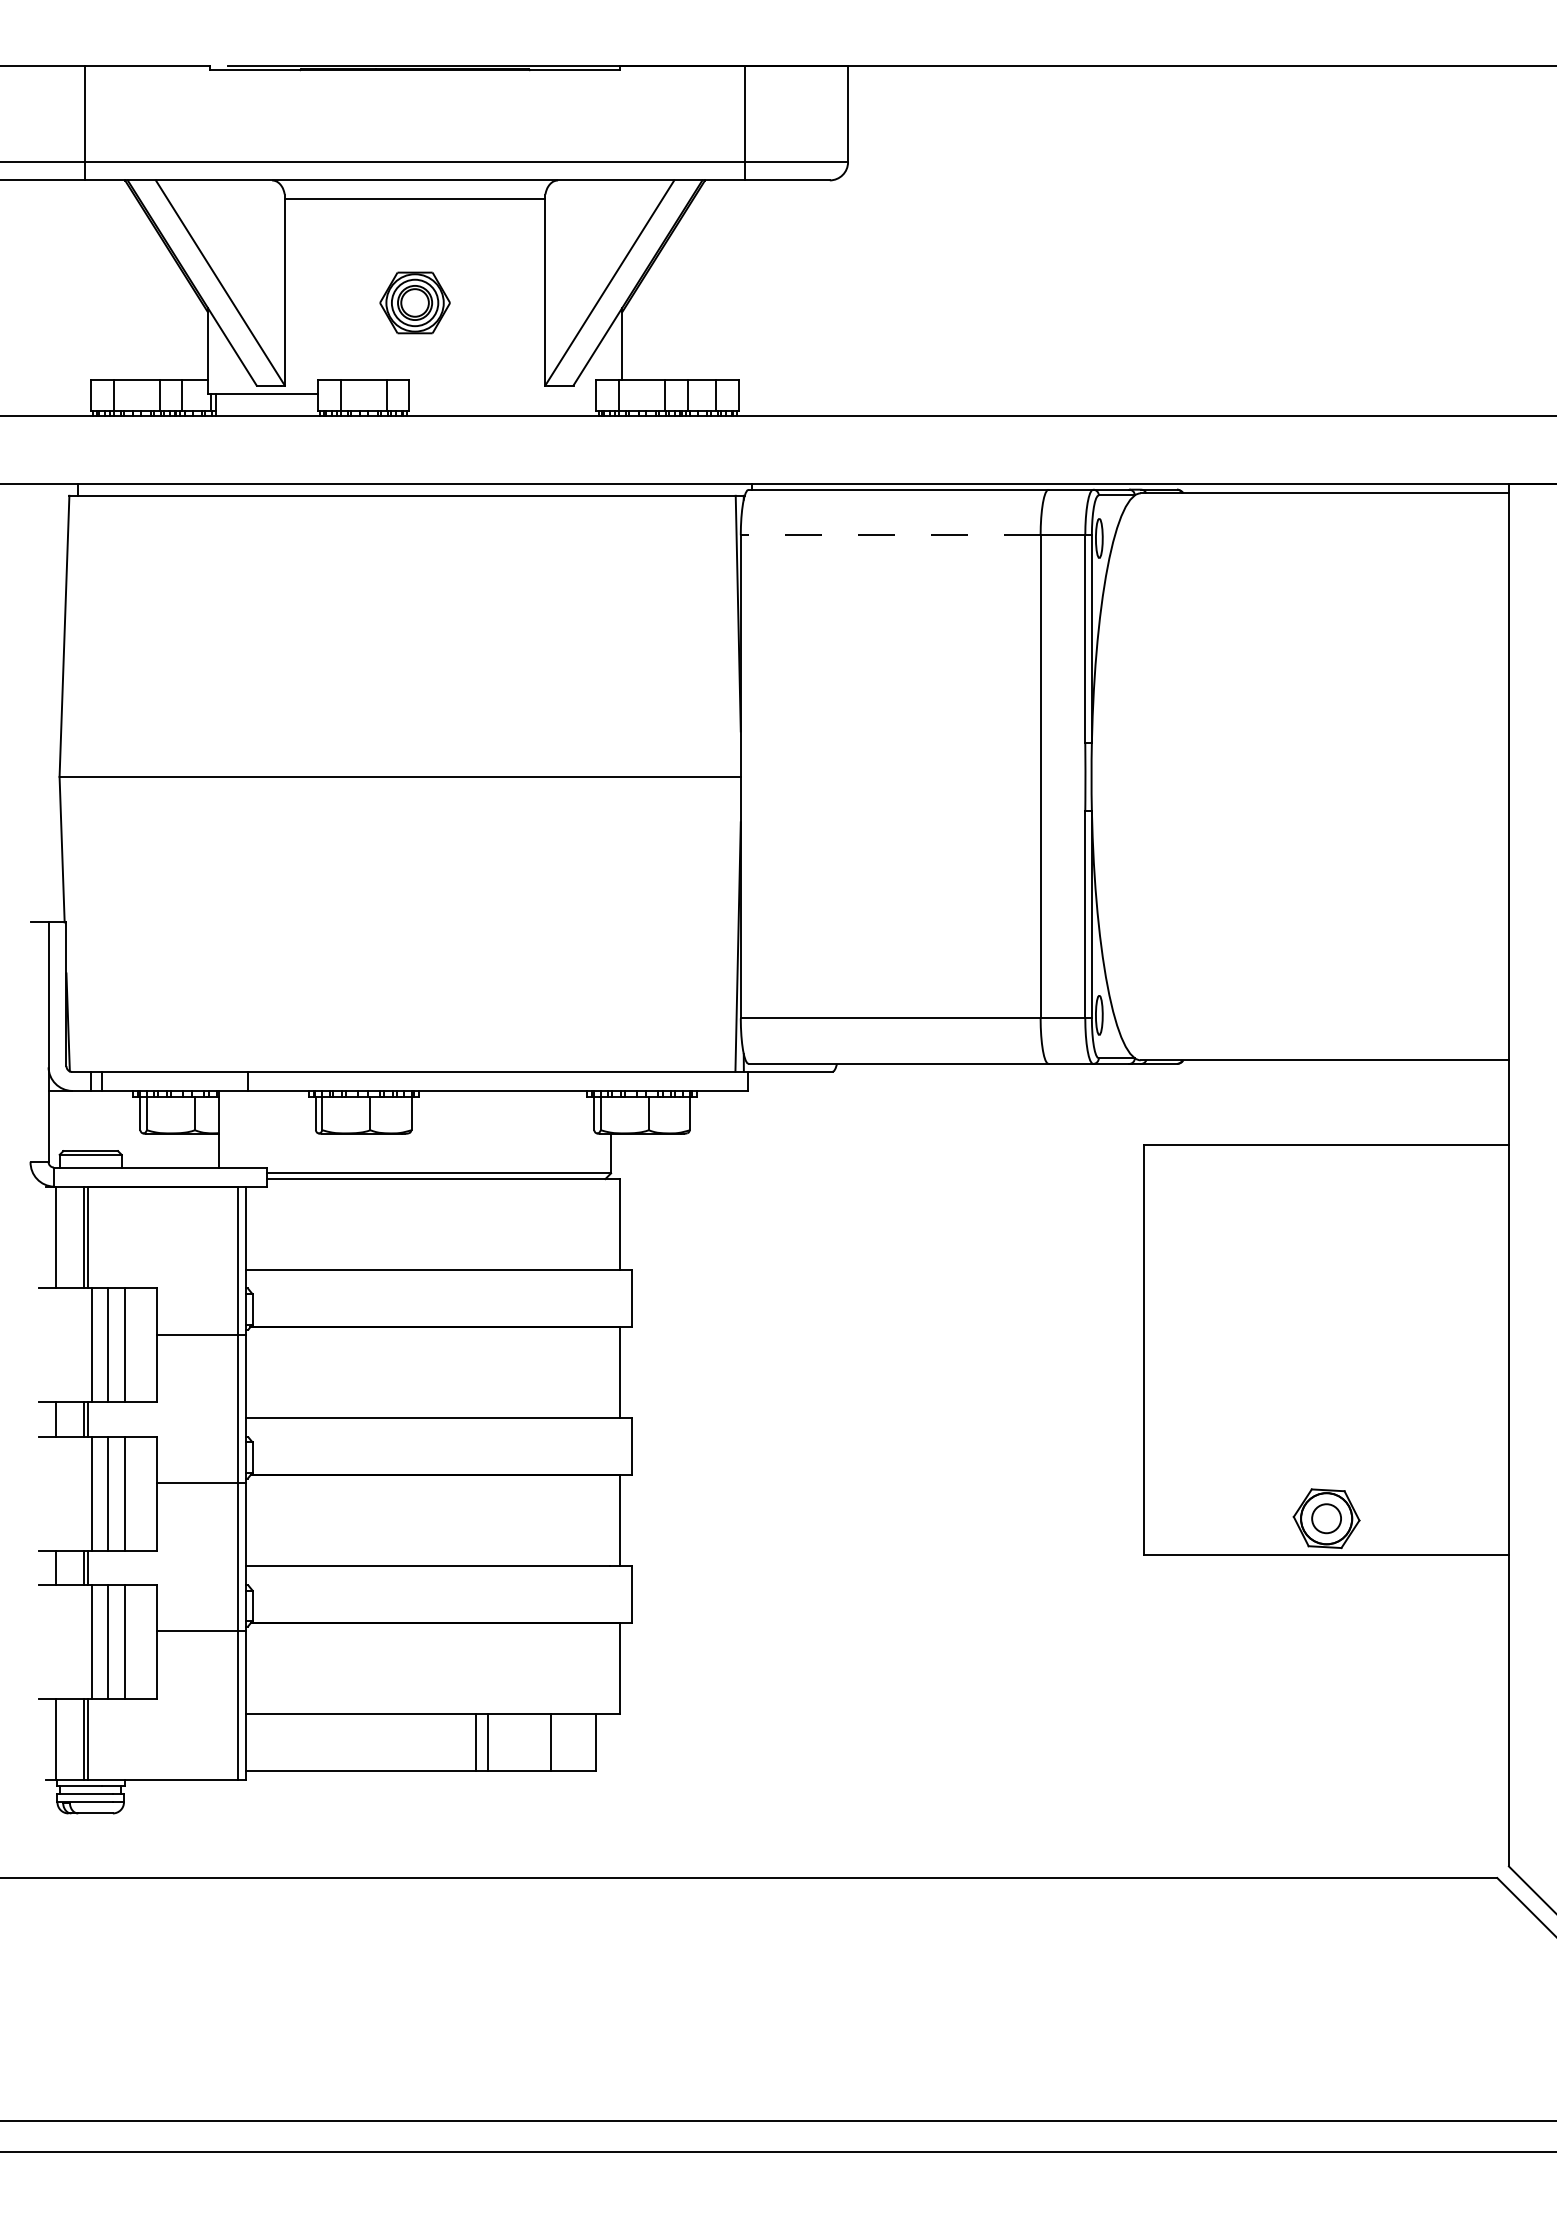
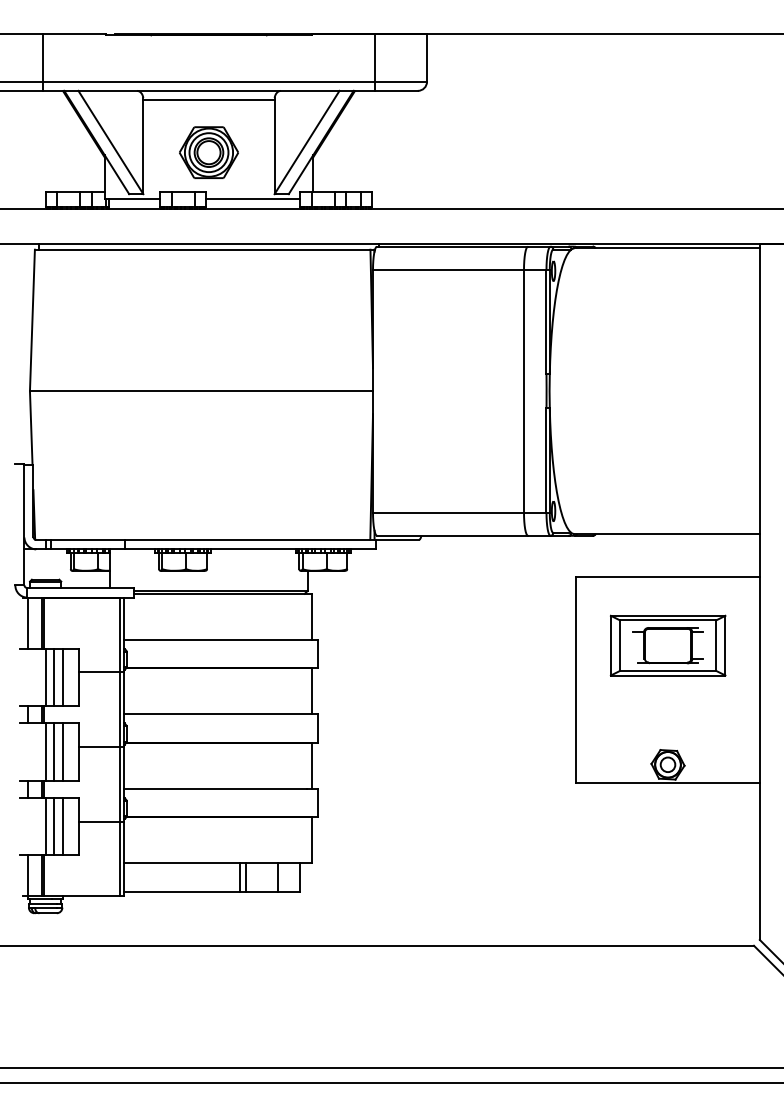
part: (414, 302) -> (208, 152), size x1.67
line: (503, 394) -> (253, 198), added
line: (890, 535) -> (448, 269), dashed -> solid
part: (1325, 1281) -> (667, 645), added

